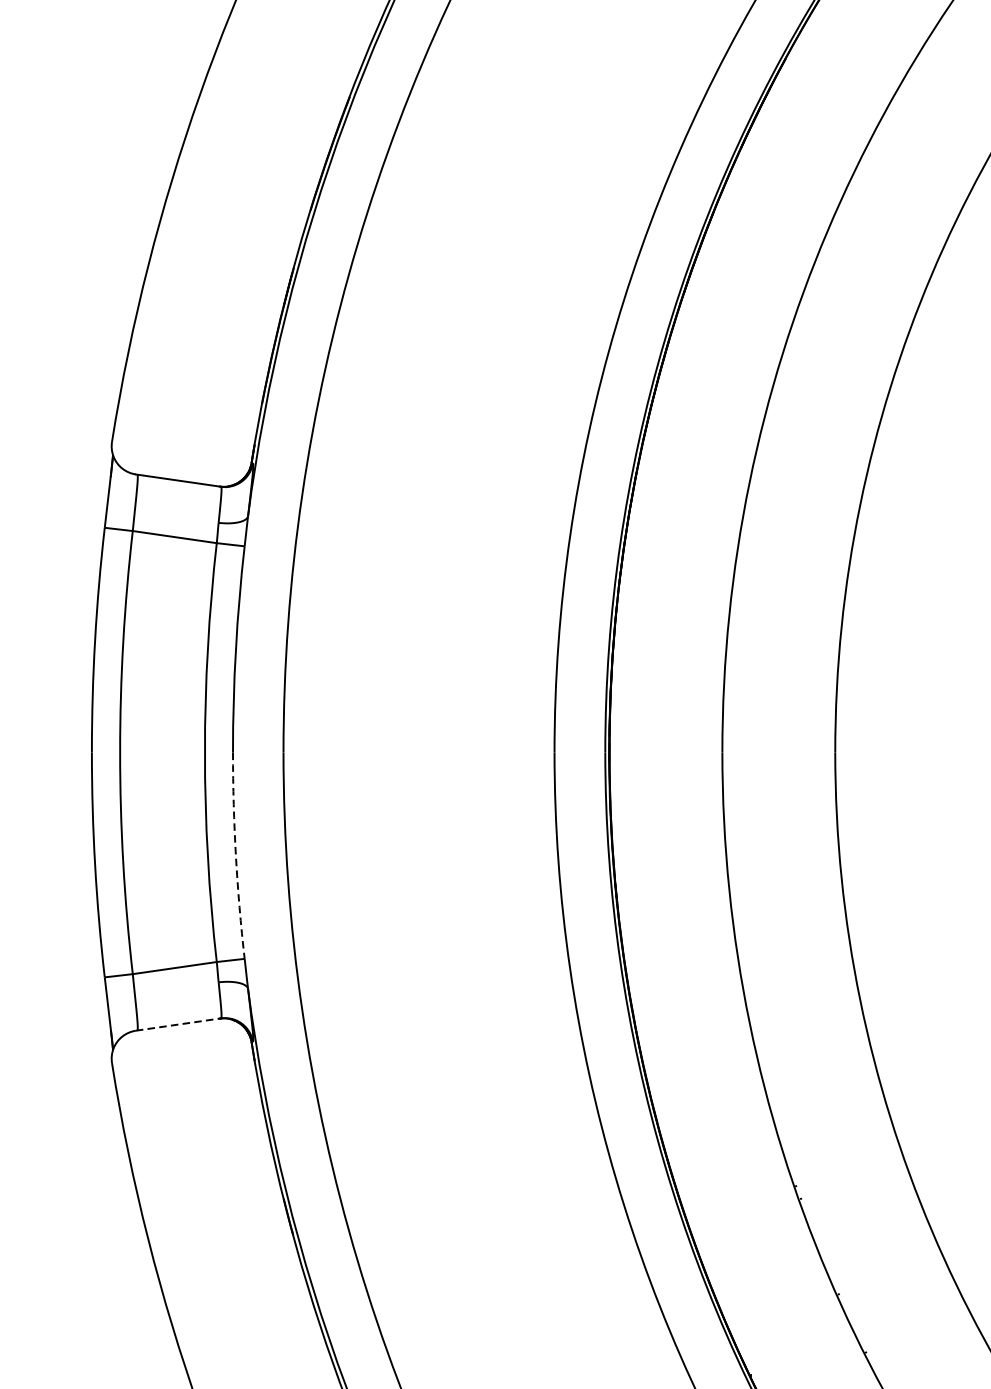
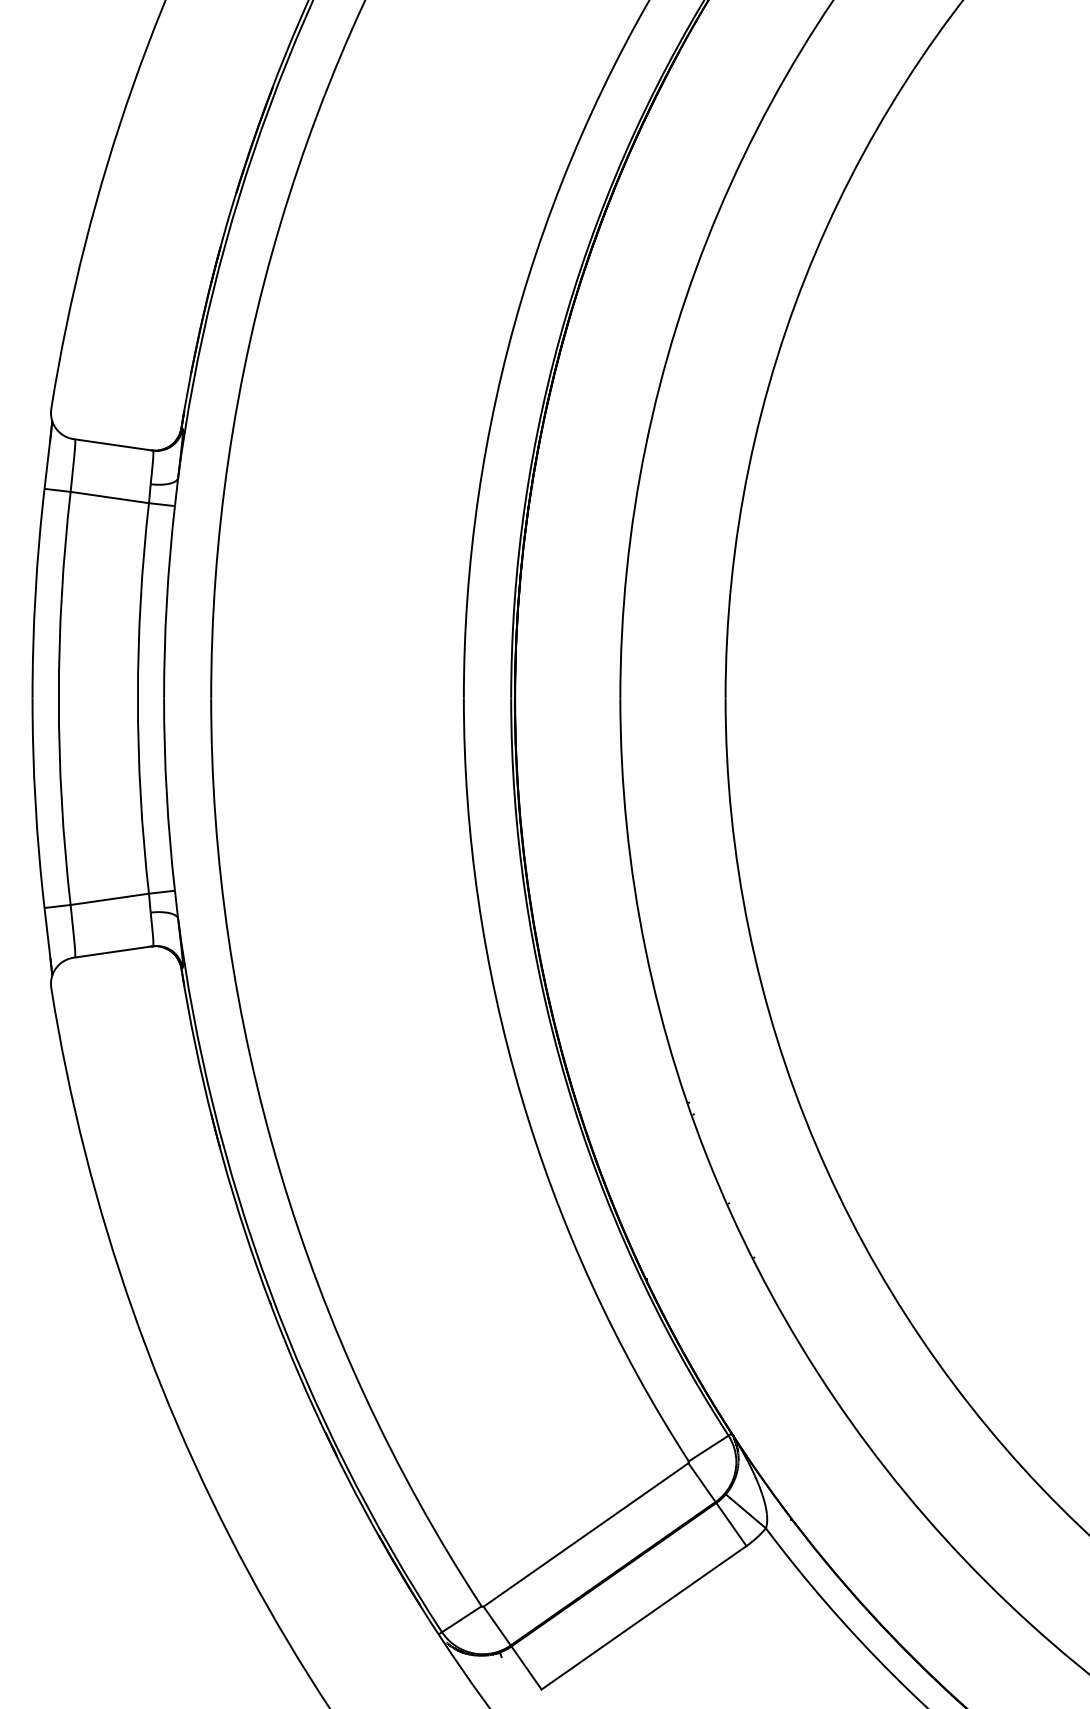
arc: (235, 855) -> (166, 794), dashed -> solid
line: (178, 1025) -> (113, 952), dashed -> solid

